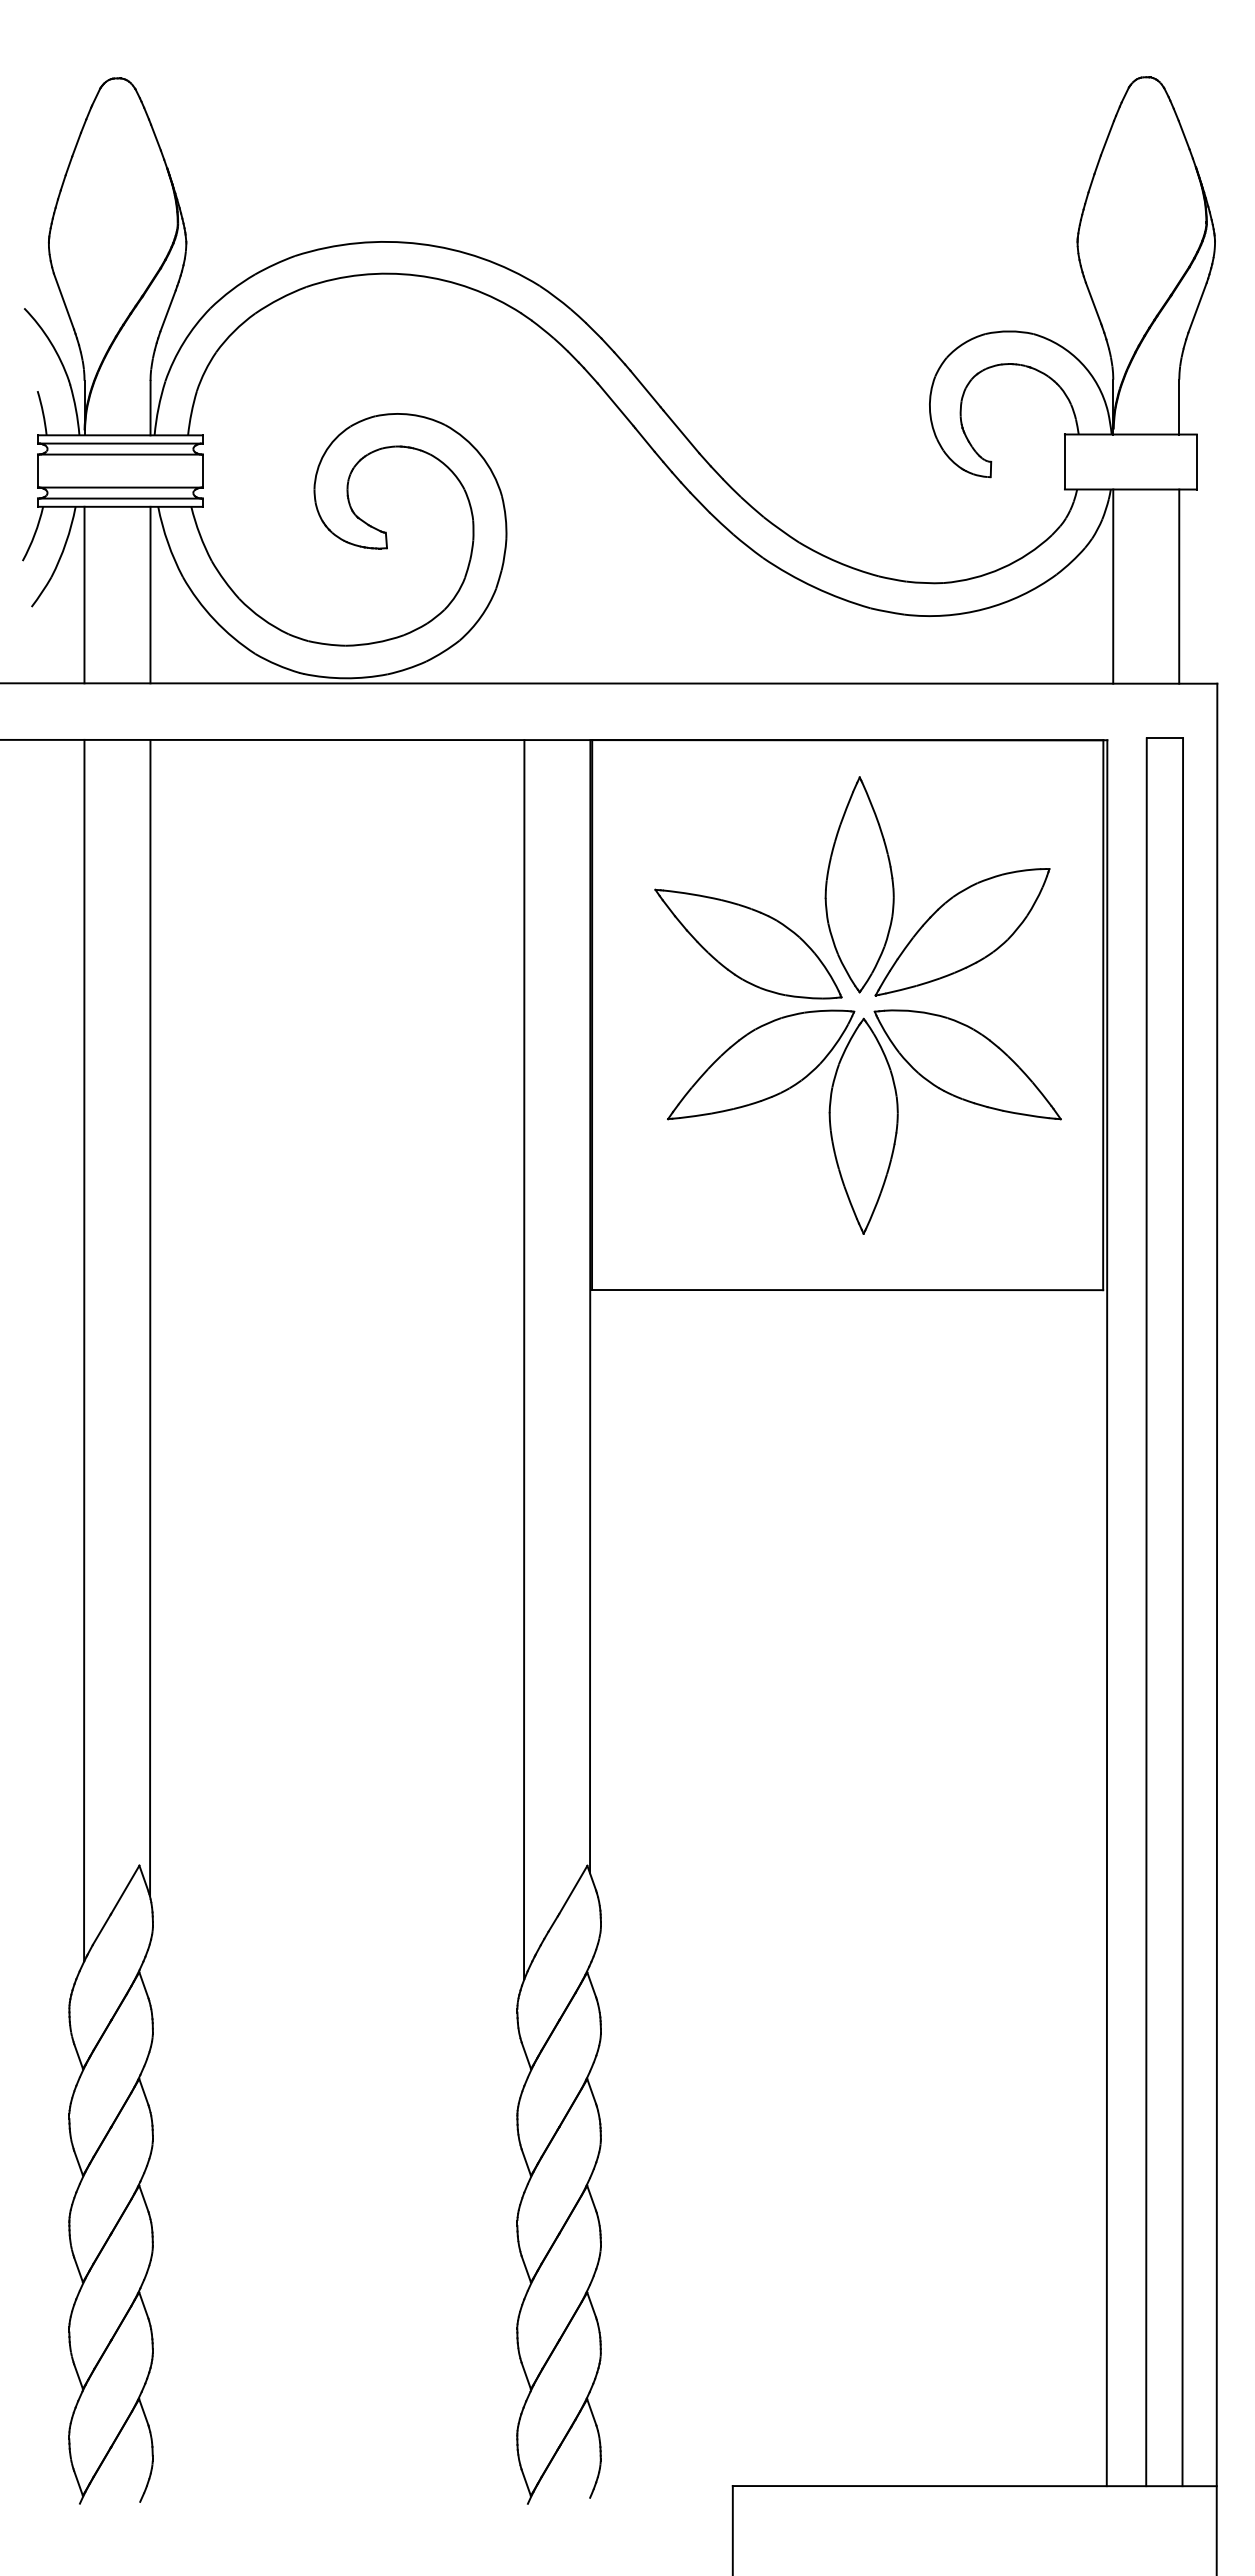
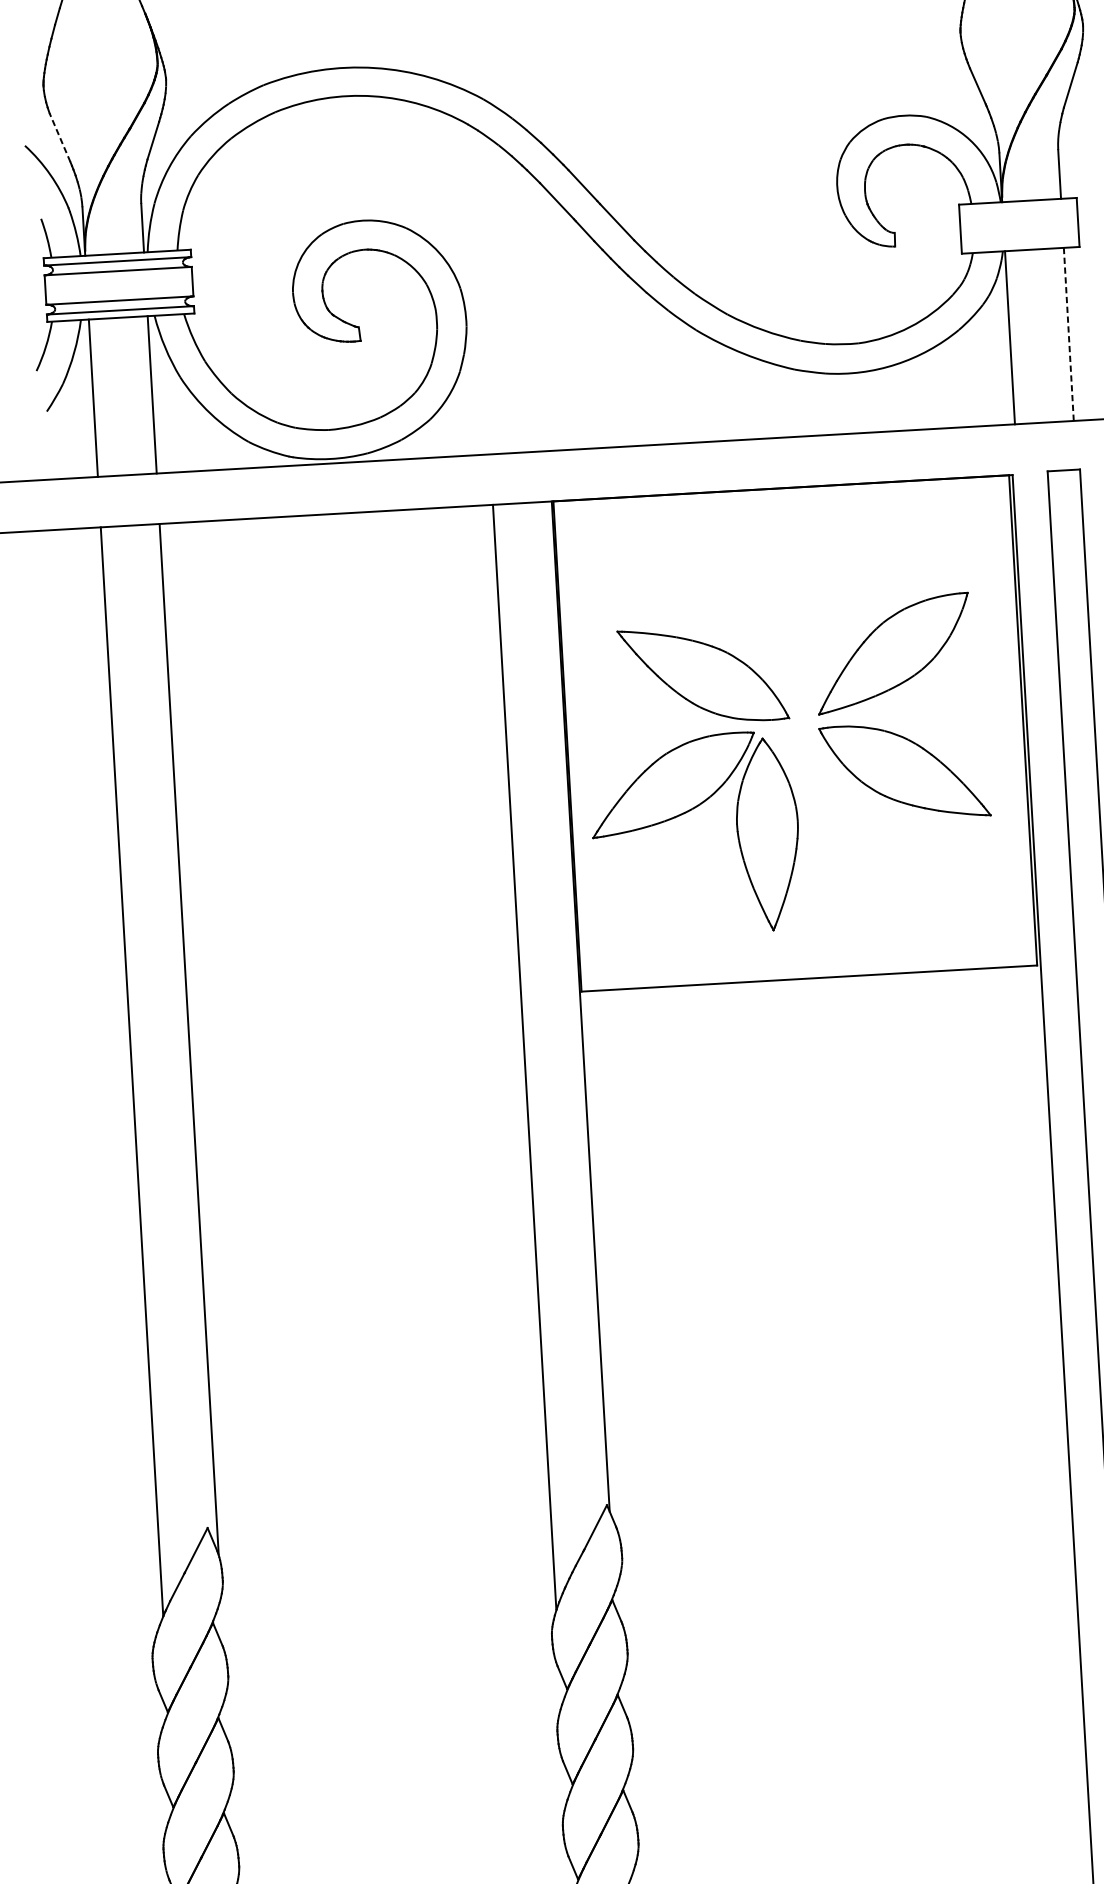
line: (63, 301) -> (59, 137), solid -> dashed
line: (1179, 587) -> (1069, 335), solid -> dashed
part: (859, 884) -> (799, 616), removed
part: (771, 1098) -> (684, 814), moved

